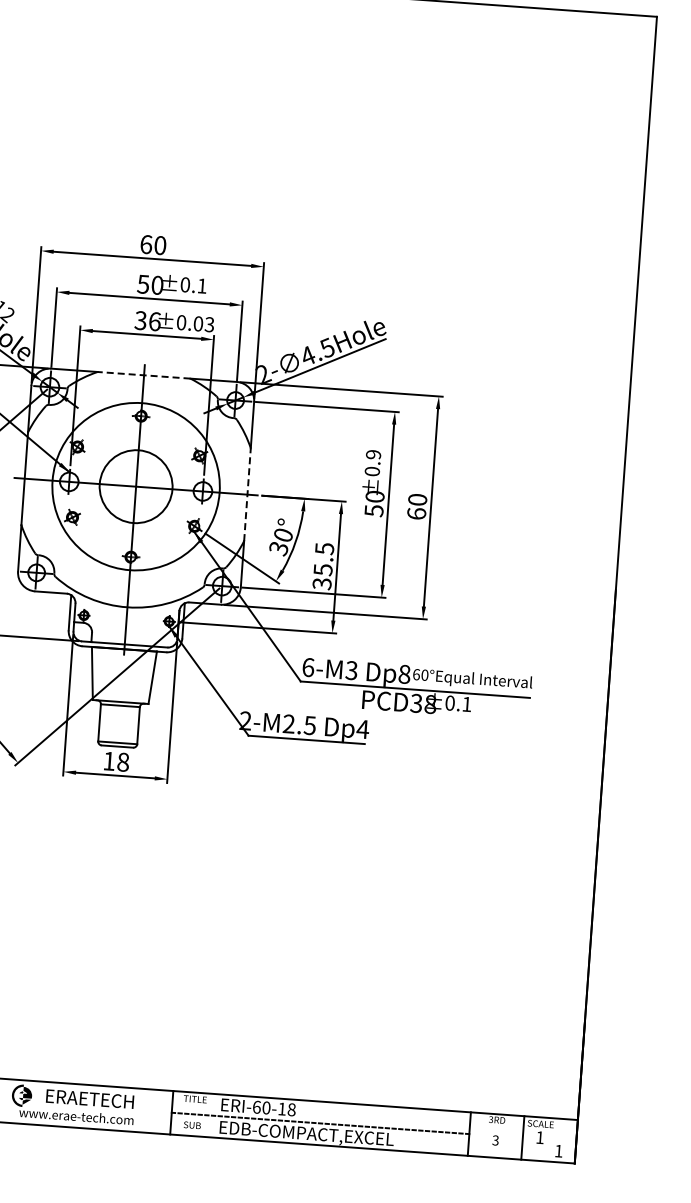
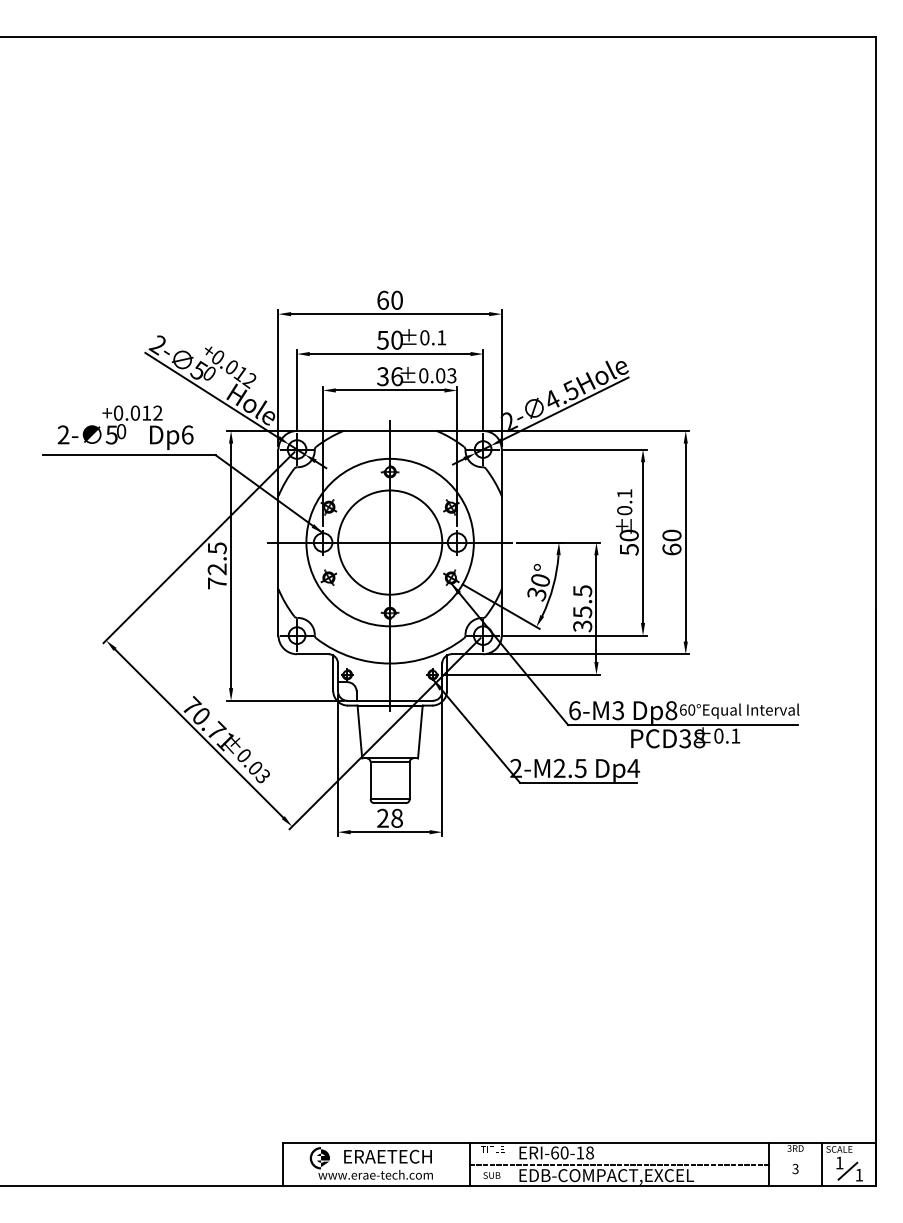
line: (144, 374) -> (390, 430), dashed -> solid
text: (373, 454) -> (624, 493), ±0.9 -> ±0.1
circle: (136, 486) -> (390, 542), size x1.43
line: (247, 494) -> (501, 542), dashed -> solid
text: (108, 760) -> (382, 817), 18 -> 28
line: (547, 1145) -> (847, 1170), added

